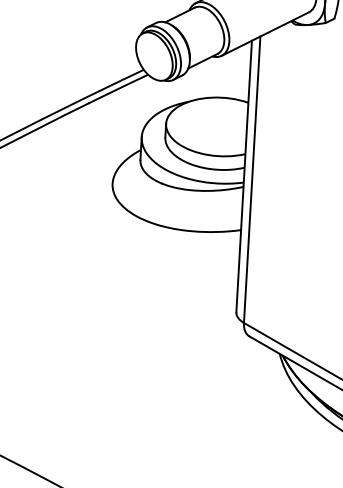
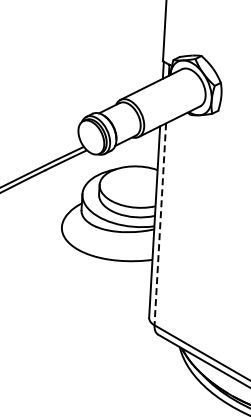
line: (252, 179) -> (160, 224), solid -> dashed

